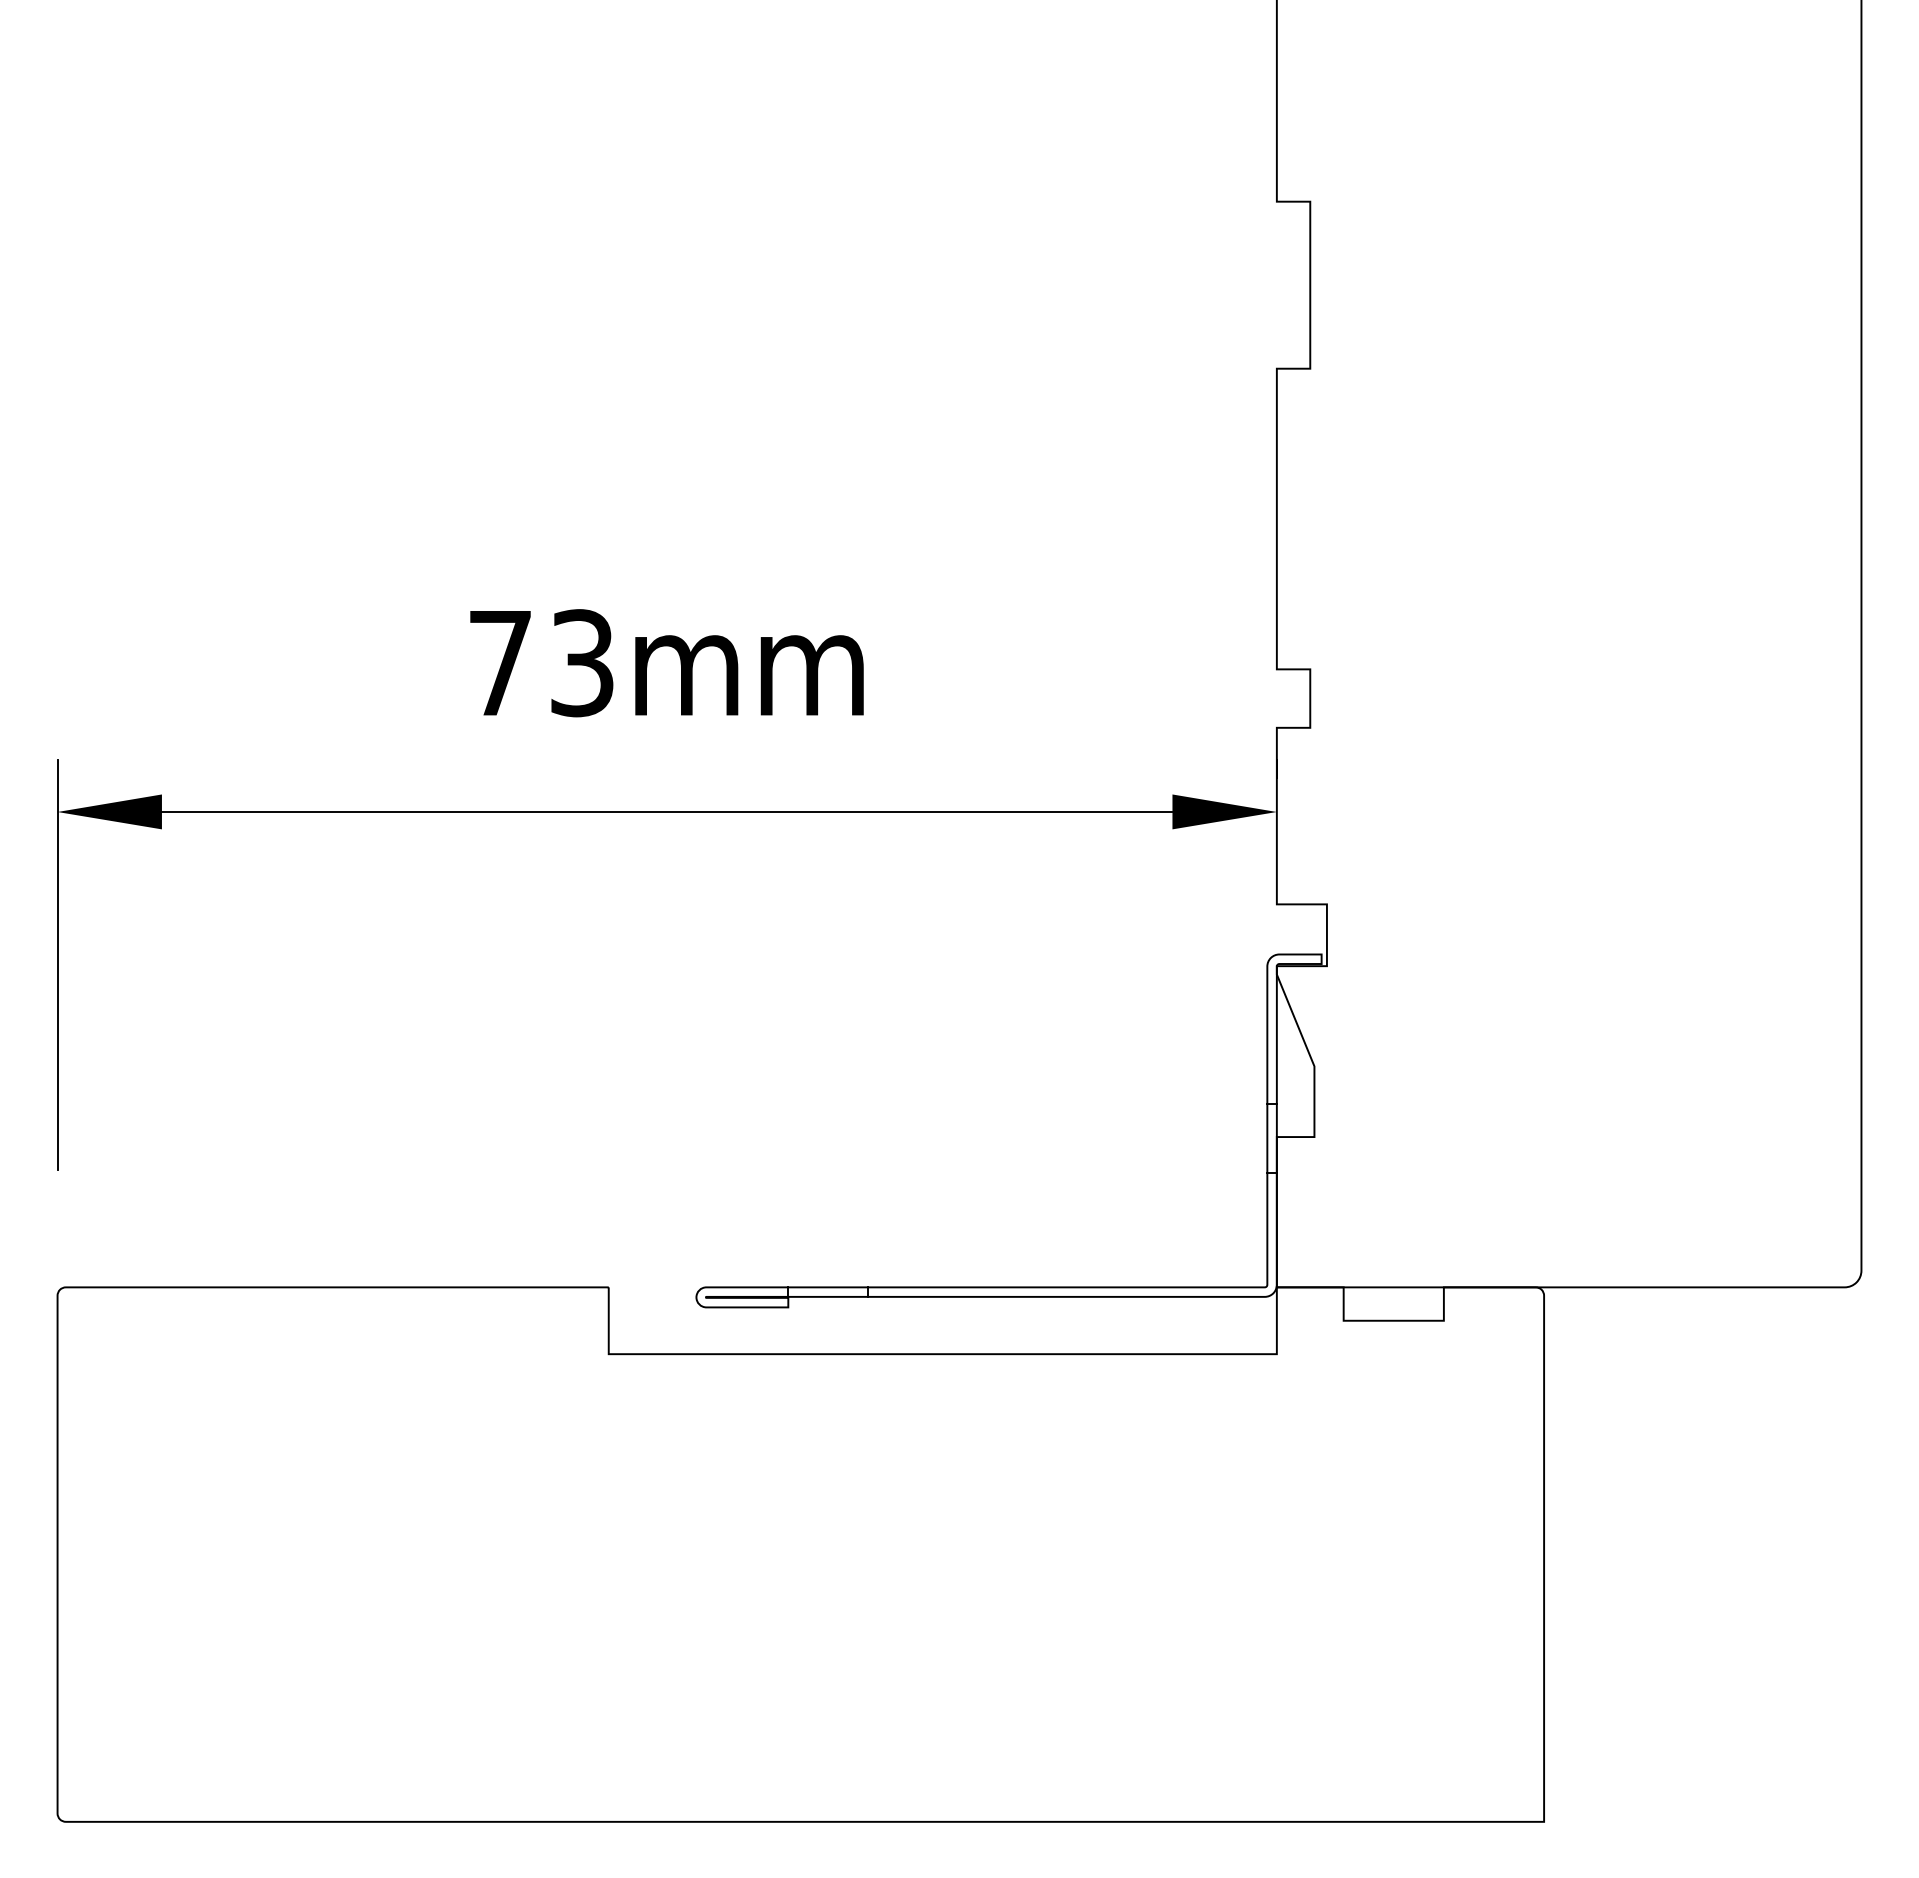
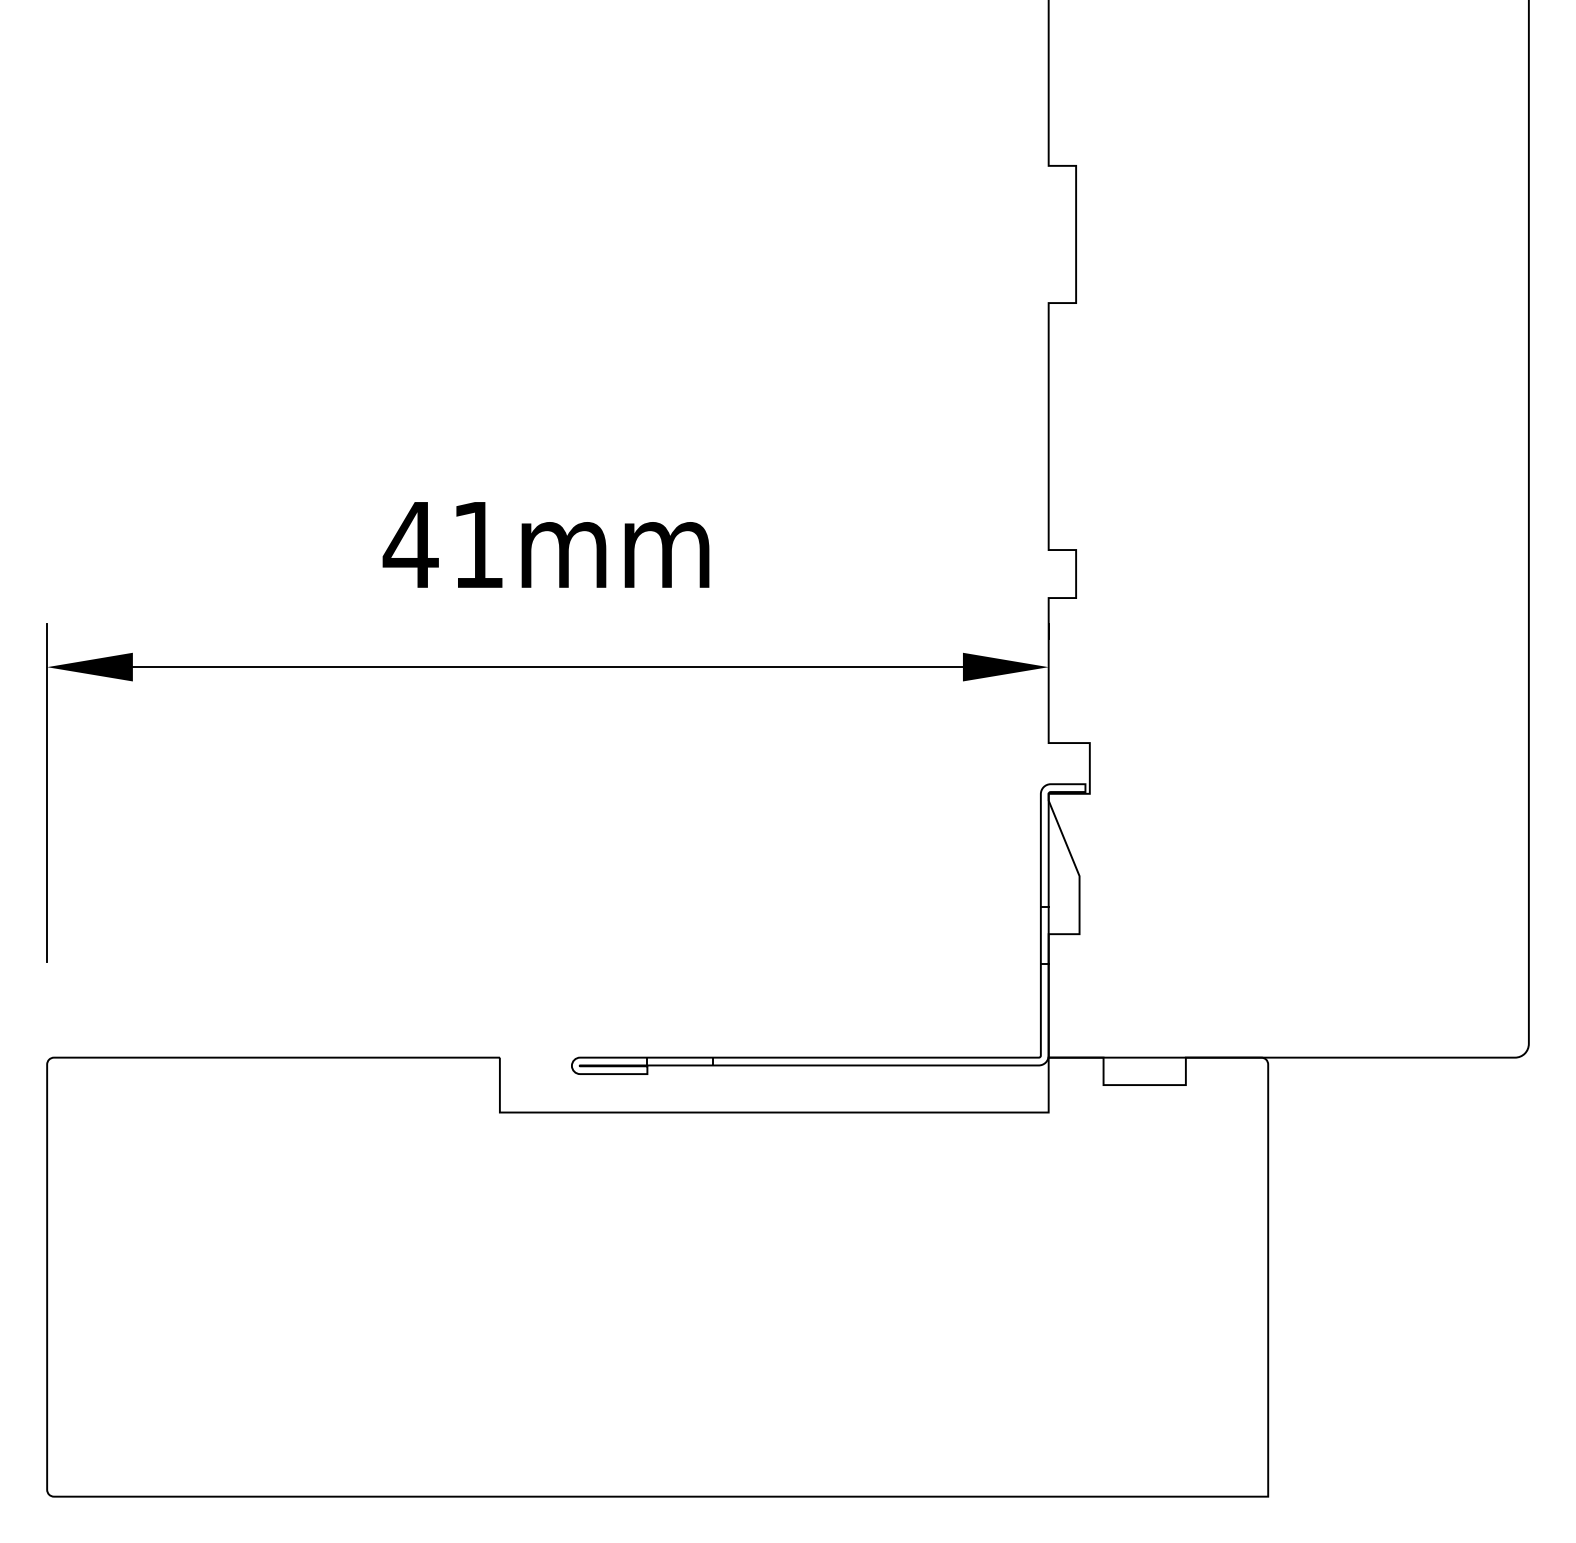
text: (539, 663) -> (443, 545), 73mm -> 41mm

